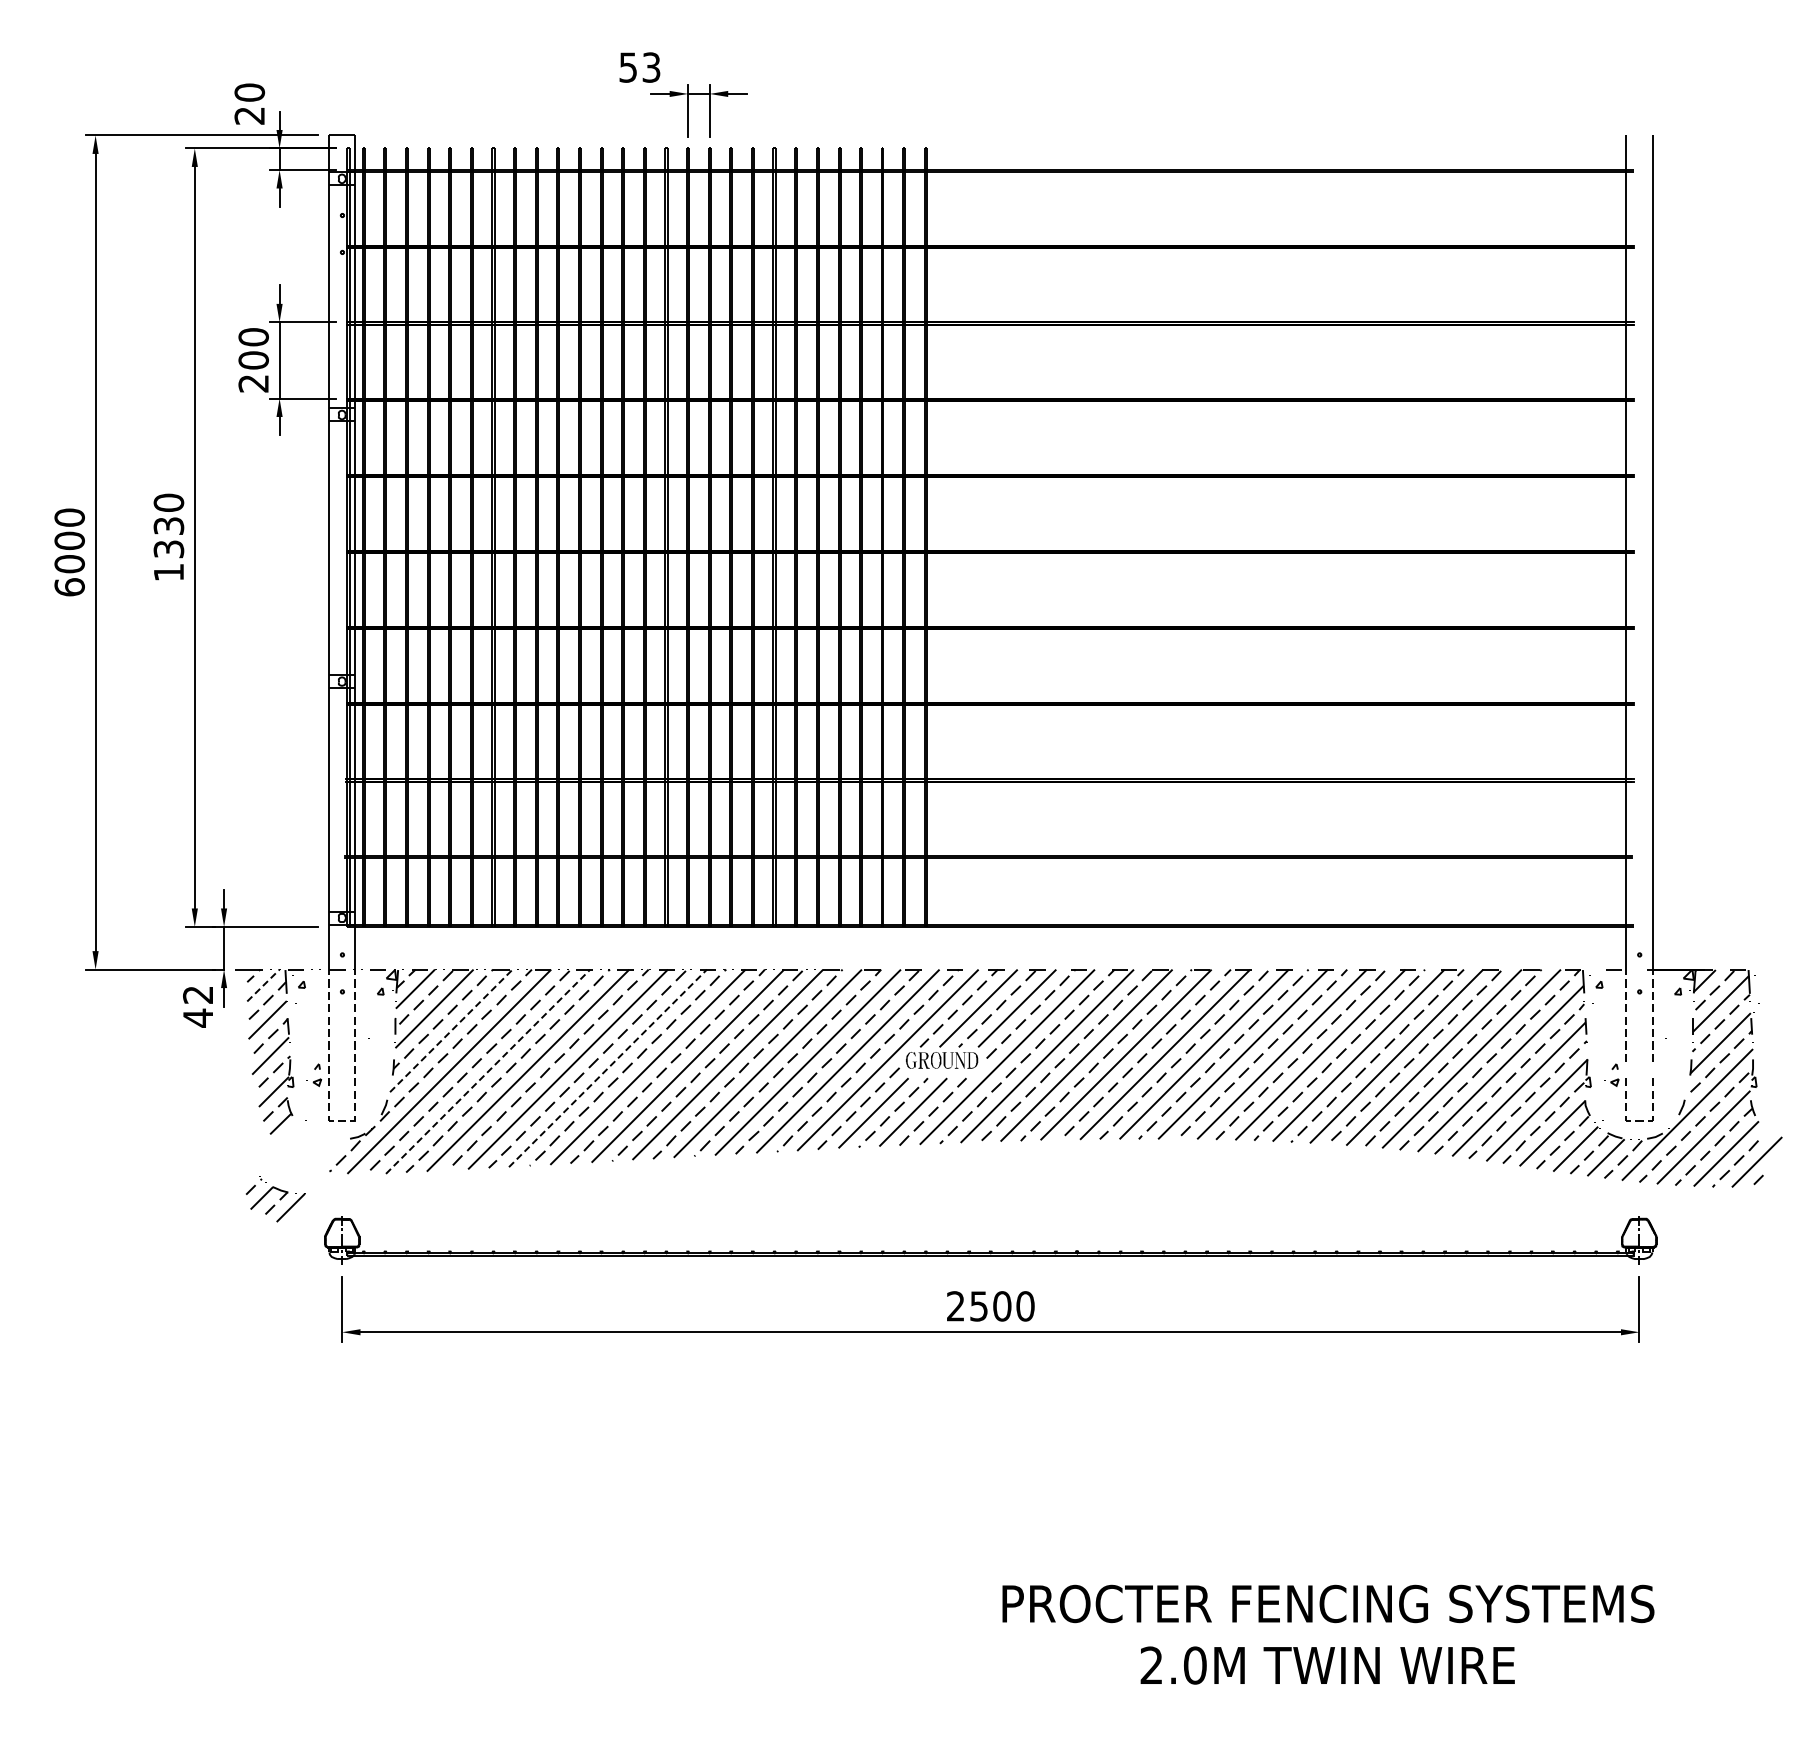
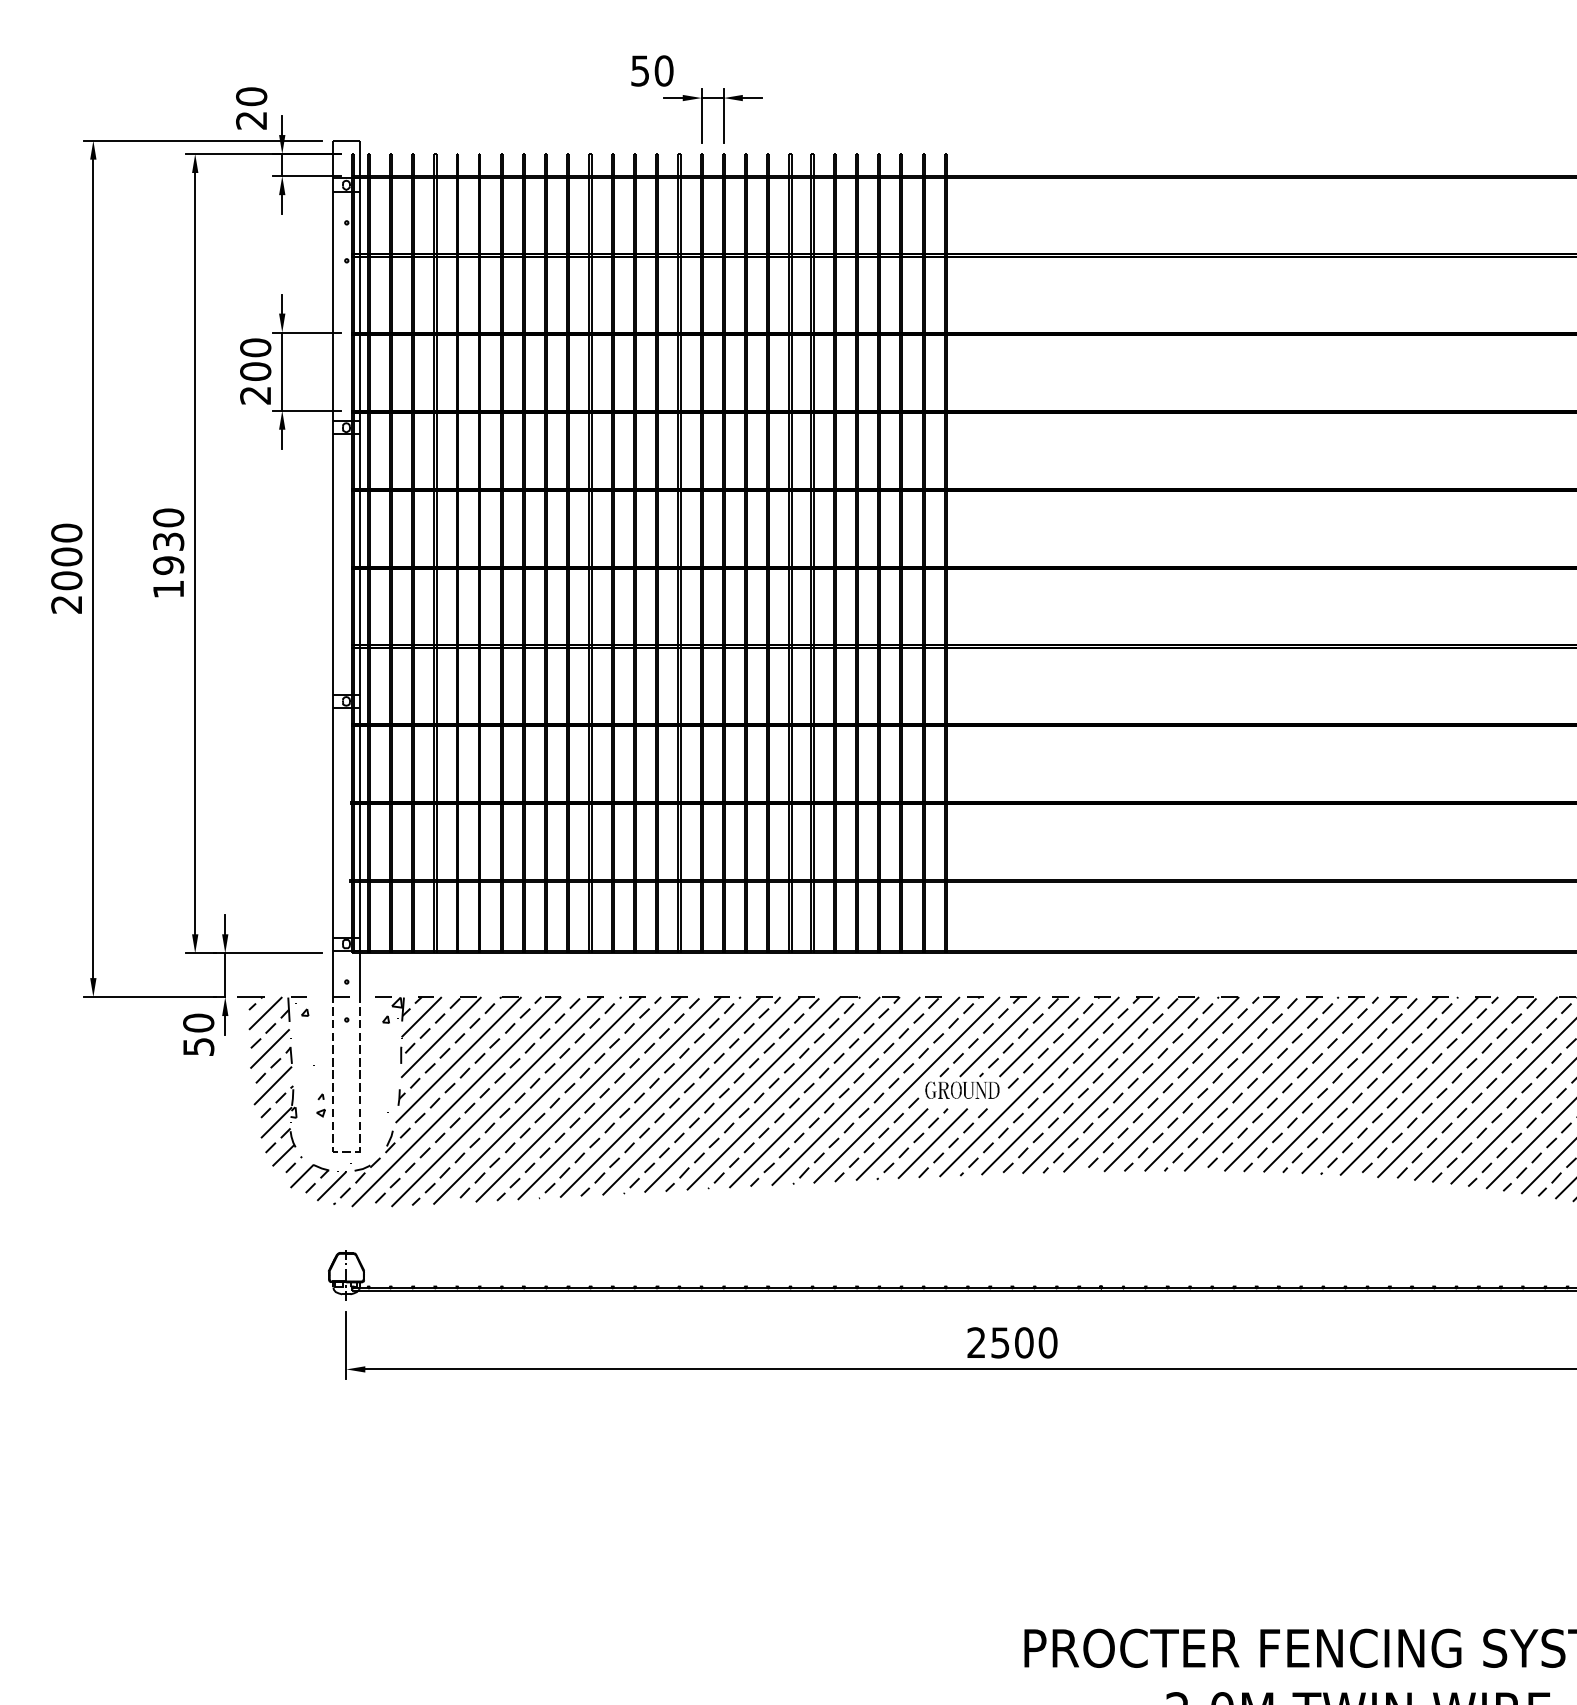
text: (651, 67) -> (664, 70), 53 -> 50
text: (168, 549) -> (168, 565), 1330 -> 1930
text: (69, 587) -> (66, 604), 6000 -> 2000
line: (263, 985) -> (265, 1013), dashed -> solid
text: (198, 1006) -> (198, 1034), 42 -> 50
line: (451, 1030) -> (458, 1059), dashed -> solid
line: (608, 1068) -> (619, 1098), dashed -> solid
line: (488, 1071) -> (496, 1101), dashed -> solid
part: (275, 1199) -> (316, 1177), moved

